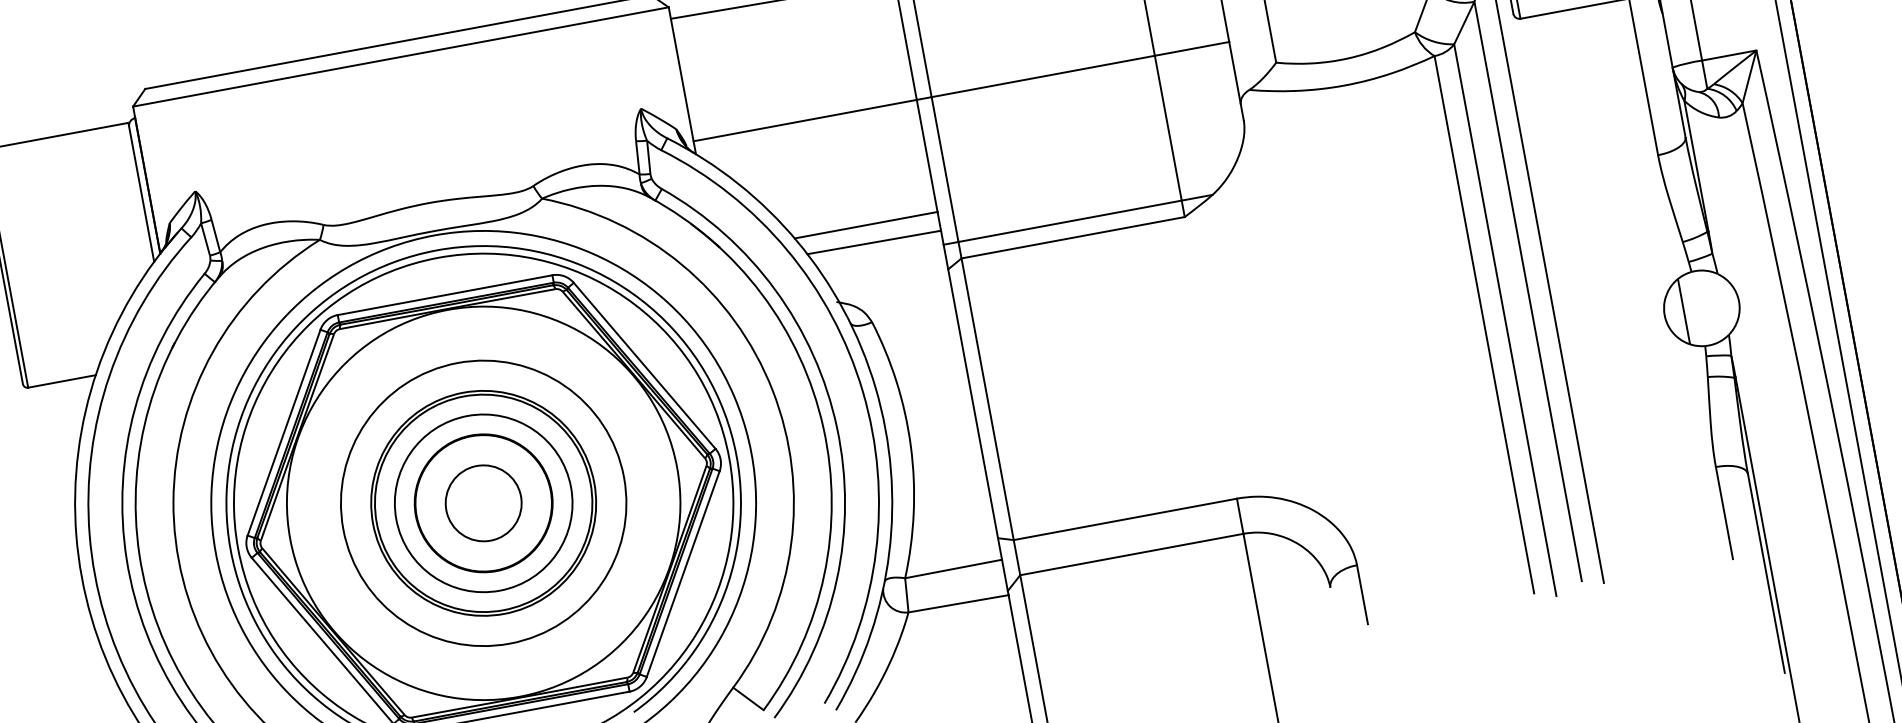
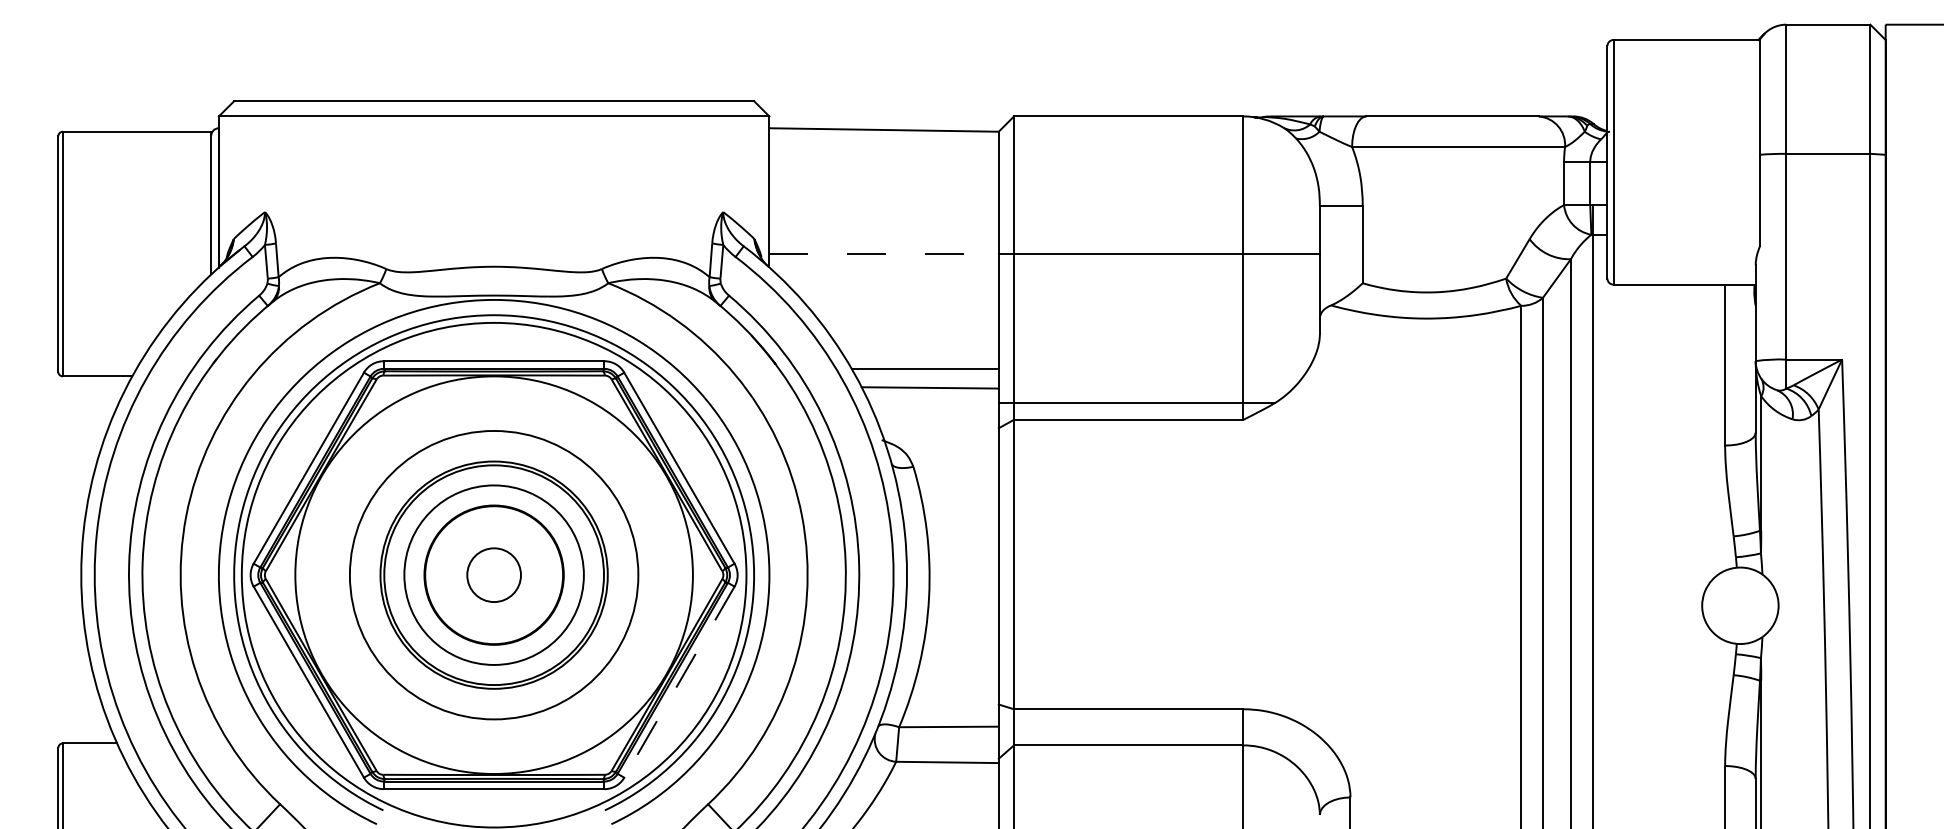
line: (805, 120) -> (884, 254), solid -> dashed
line: (1684, 311) -> (1722, 605), removed
circle: (482, 502) -> (493, 574), size x0.7
line: (683, 574) -> (679, 682), solid -> dashed

